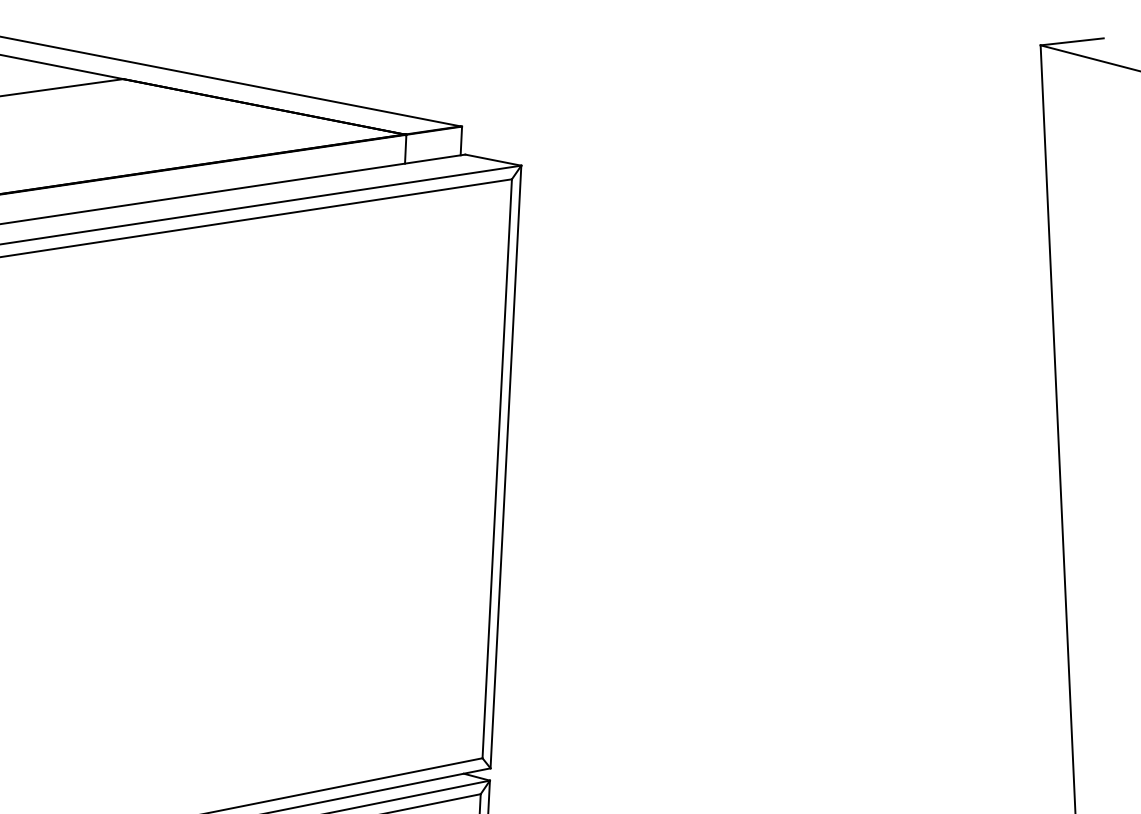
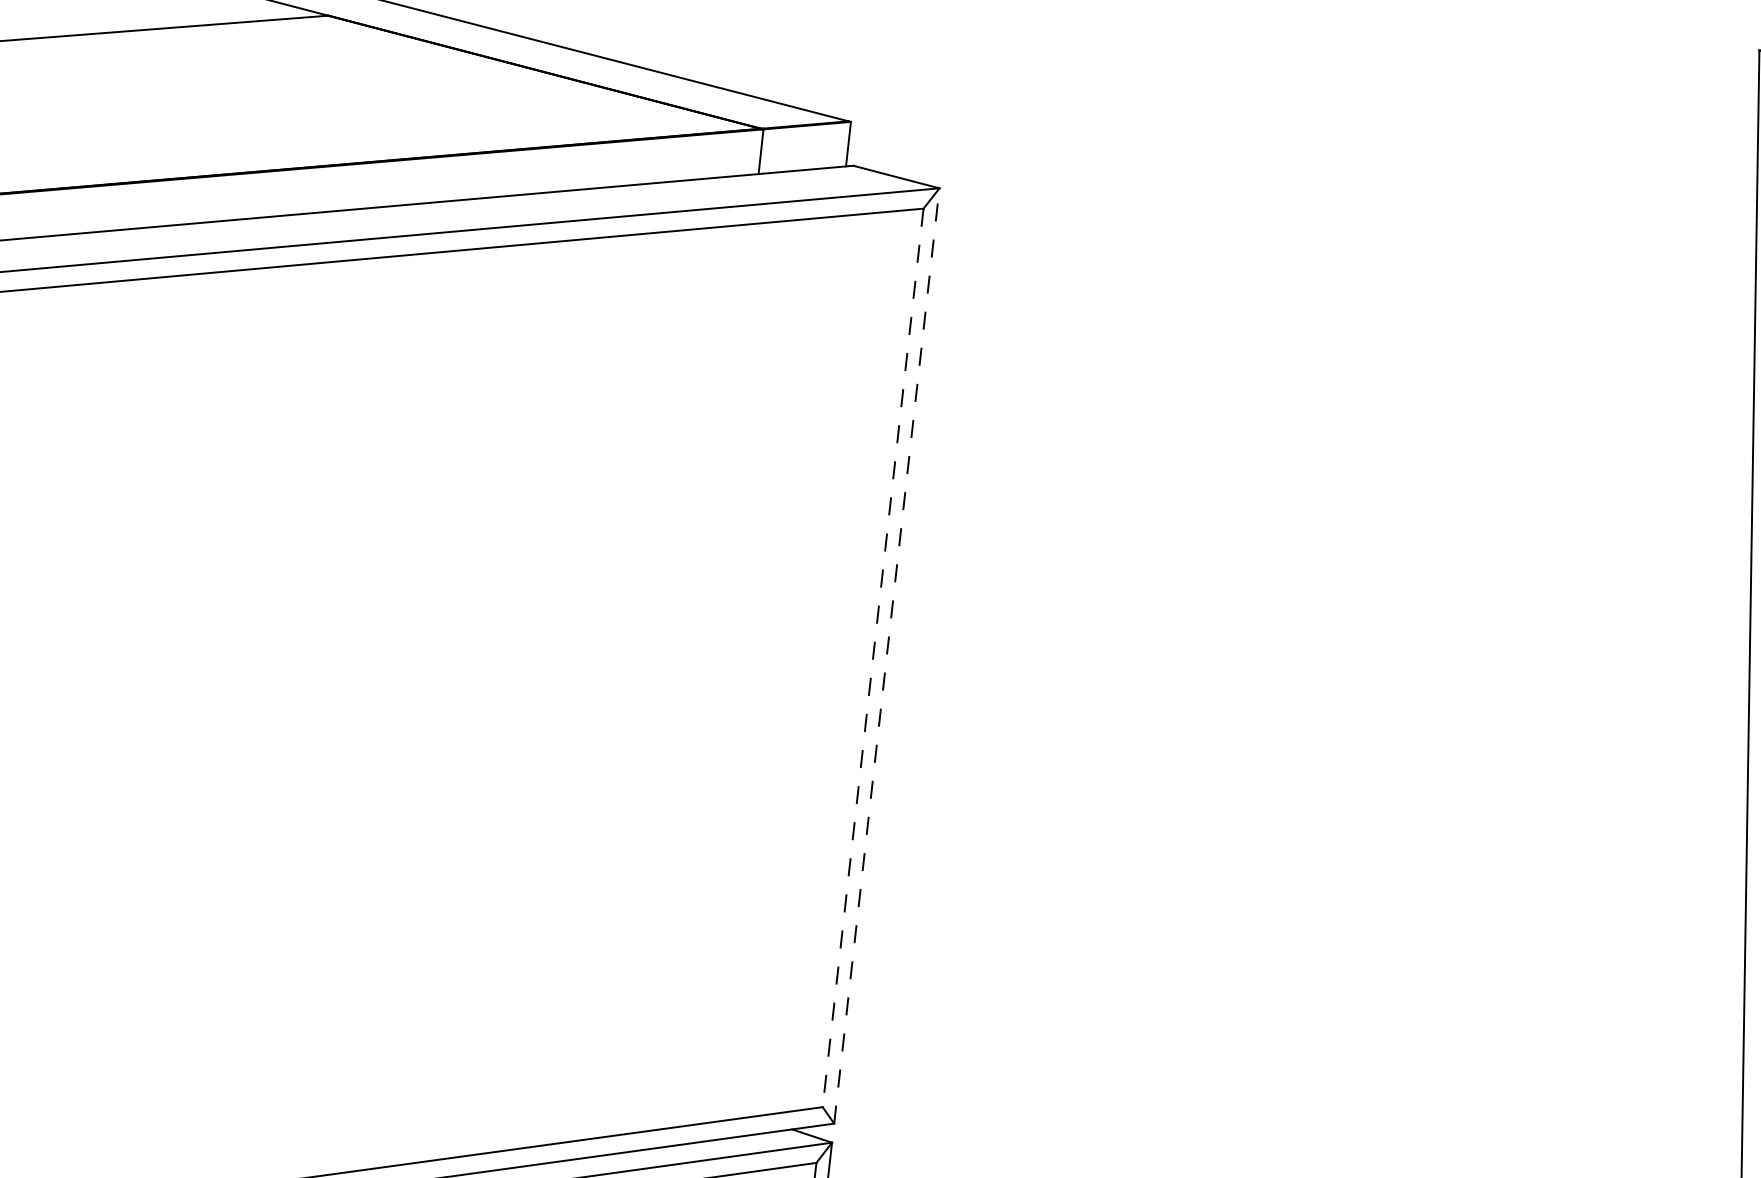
line: (505, 467) -> (886, 656), solid -> dashed
line: (497, 468) -> (873, 657), solid -> dashed

